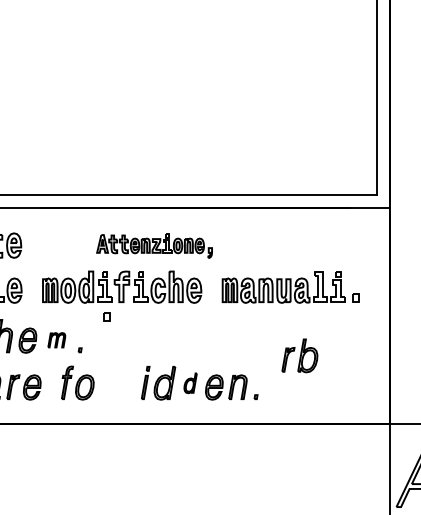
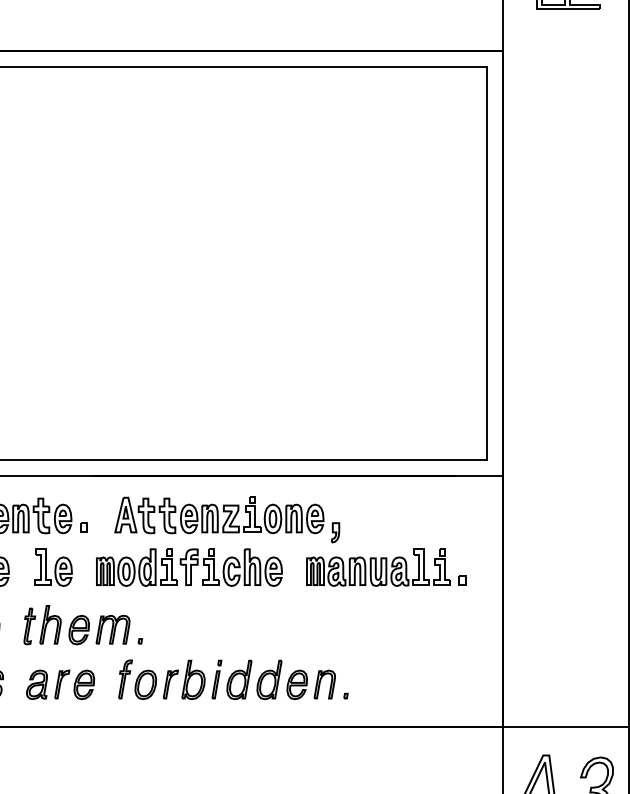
part: (154, 246) -> (227, 519), size x1.67
part: (106, 317) -> (83, 527), moved
part: (56, 340) -> (112, 629), size x1.67
part: (299, 355) -> (183, 679), moved
part: (190, 382) -> (269, 679), size x1.67

